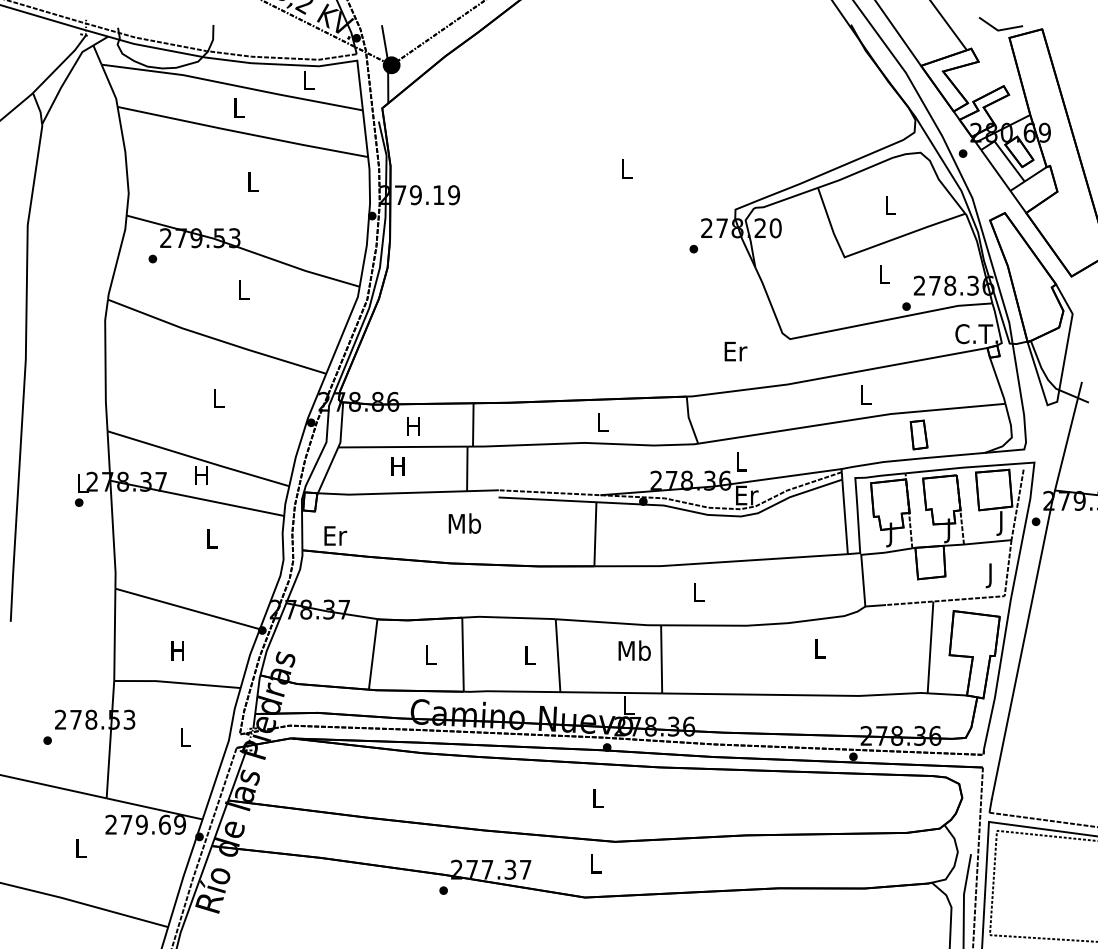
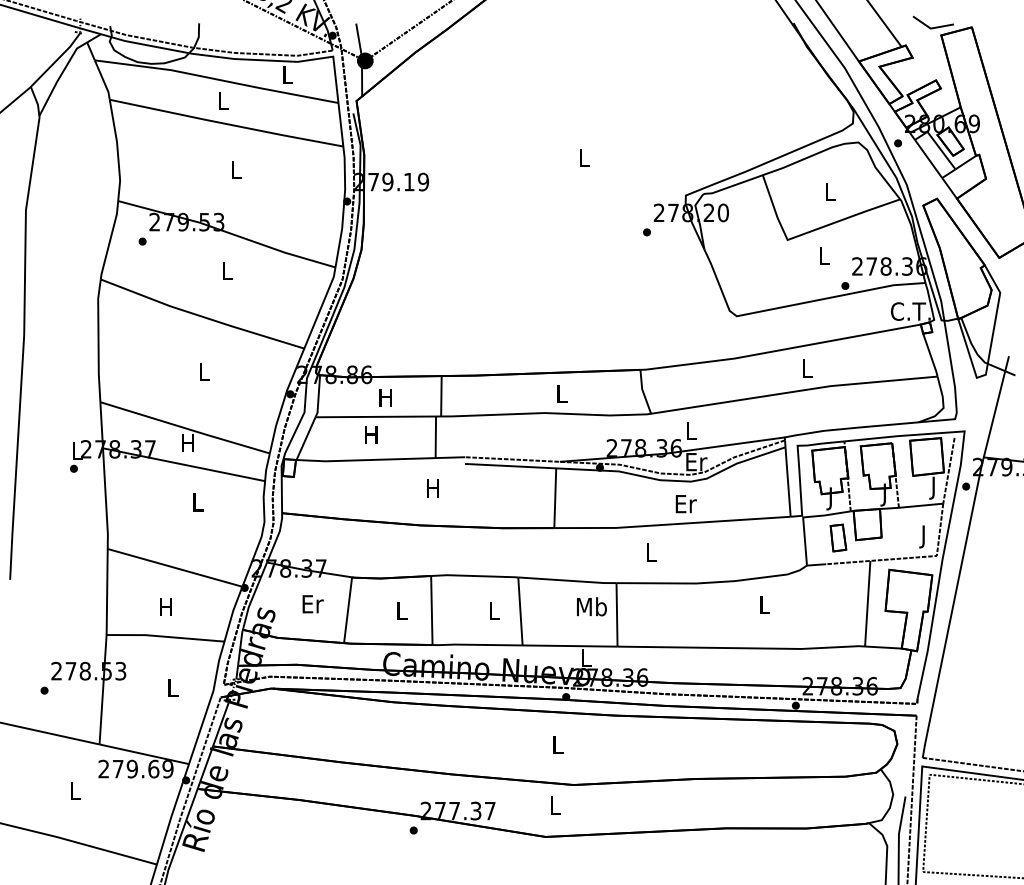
text: (735, 351) -> (685, 504), moved
part: (918, 434) -> (837, 537), moved
text: (464, 523) -> (433, 488), Mb -> H
text: (335, 535) -> (312, 603), moved

